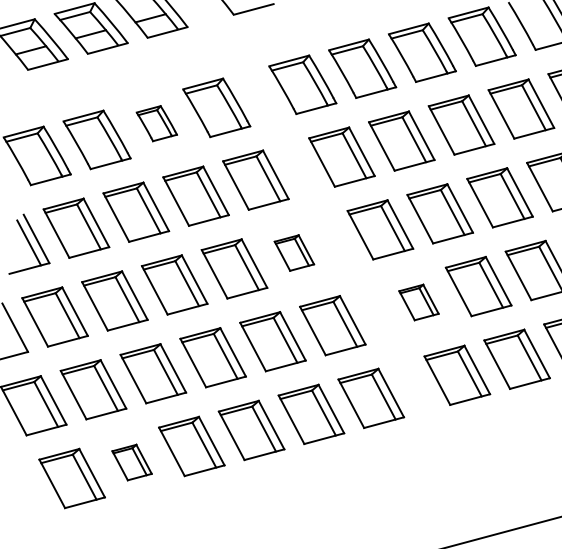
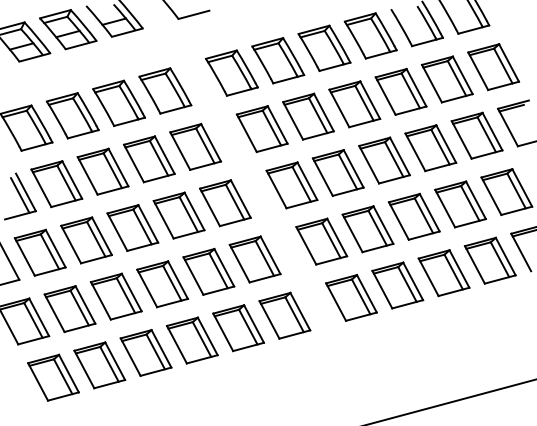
part: (156, 122) -> (118, 102), size x1.67
part: (294, 253) -> (225, 203), size x1.67
part: (418, 302) -> (321, 241), size x1.67
part: (131, 462) -> (99, 365), size x1.67

